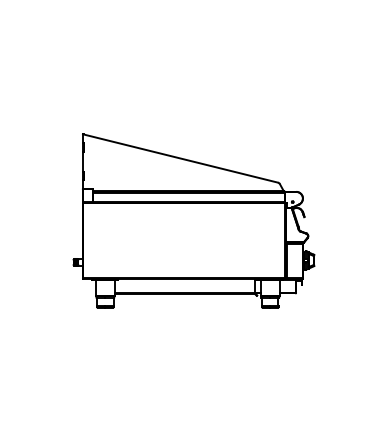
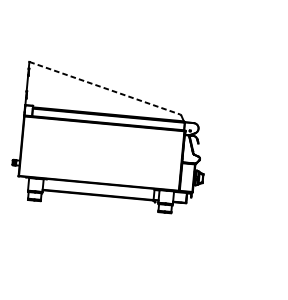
line: (180, 158) -> (104, 88), solid -> dashed

